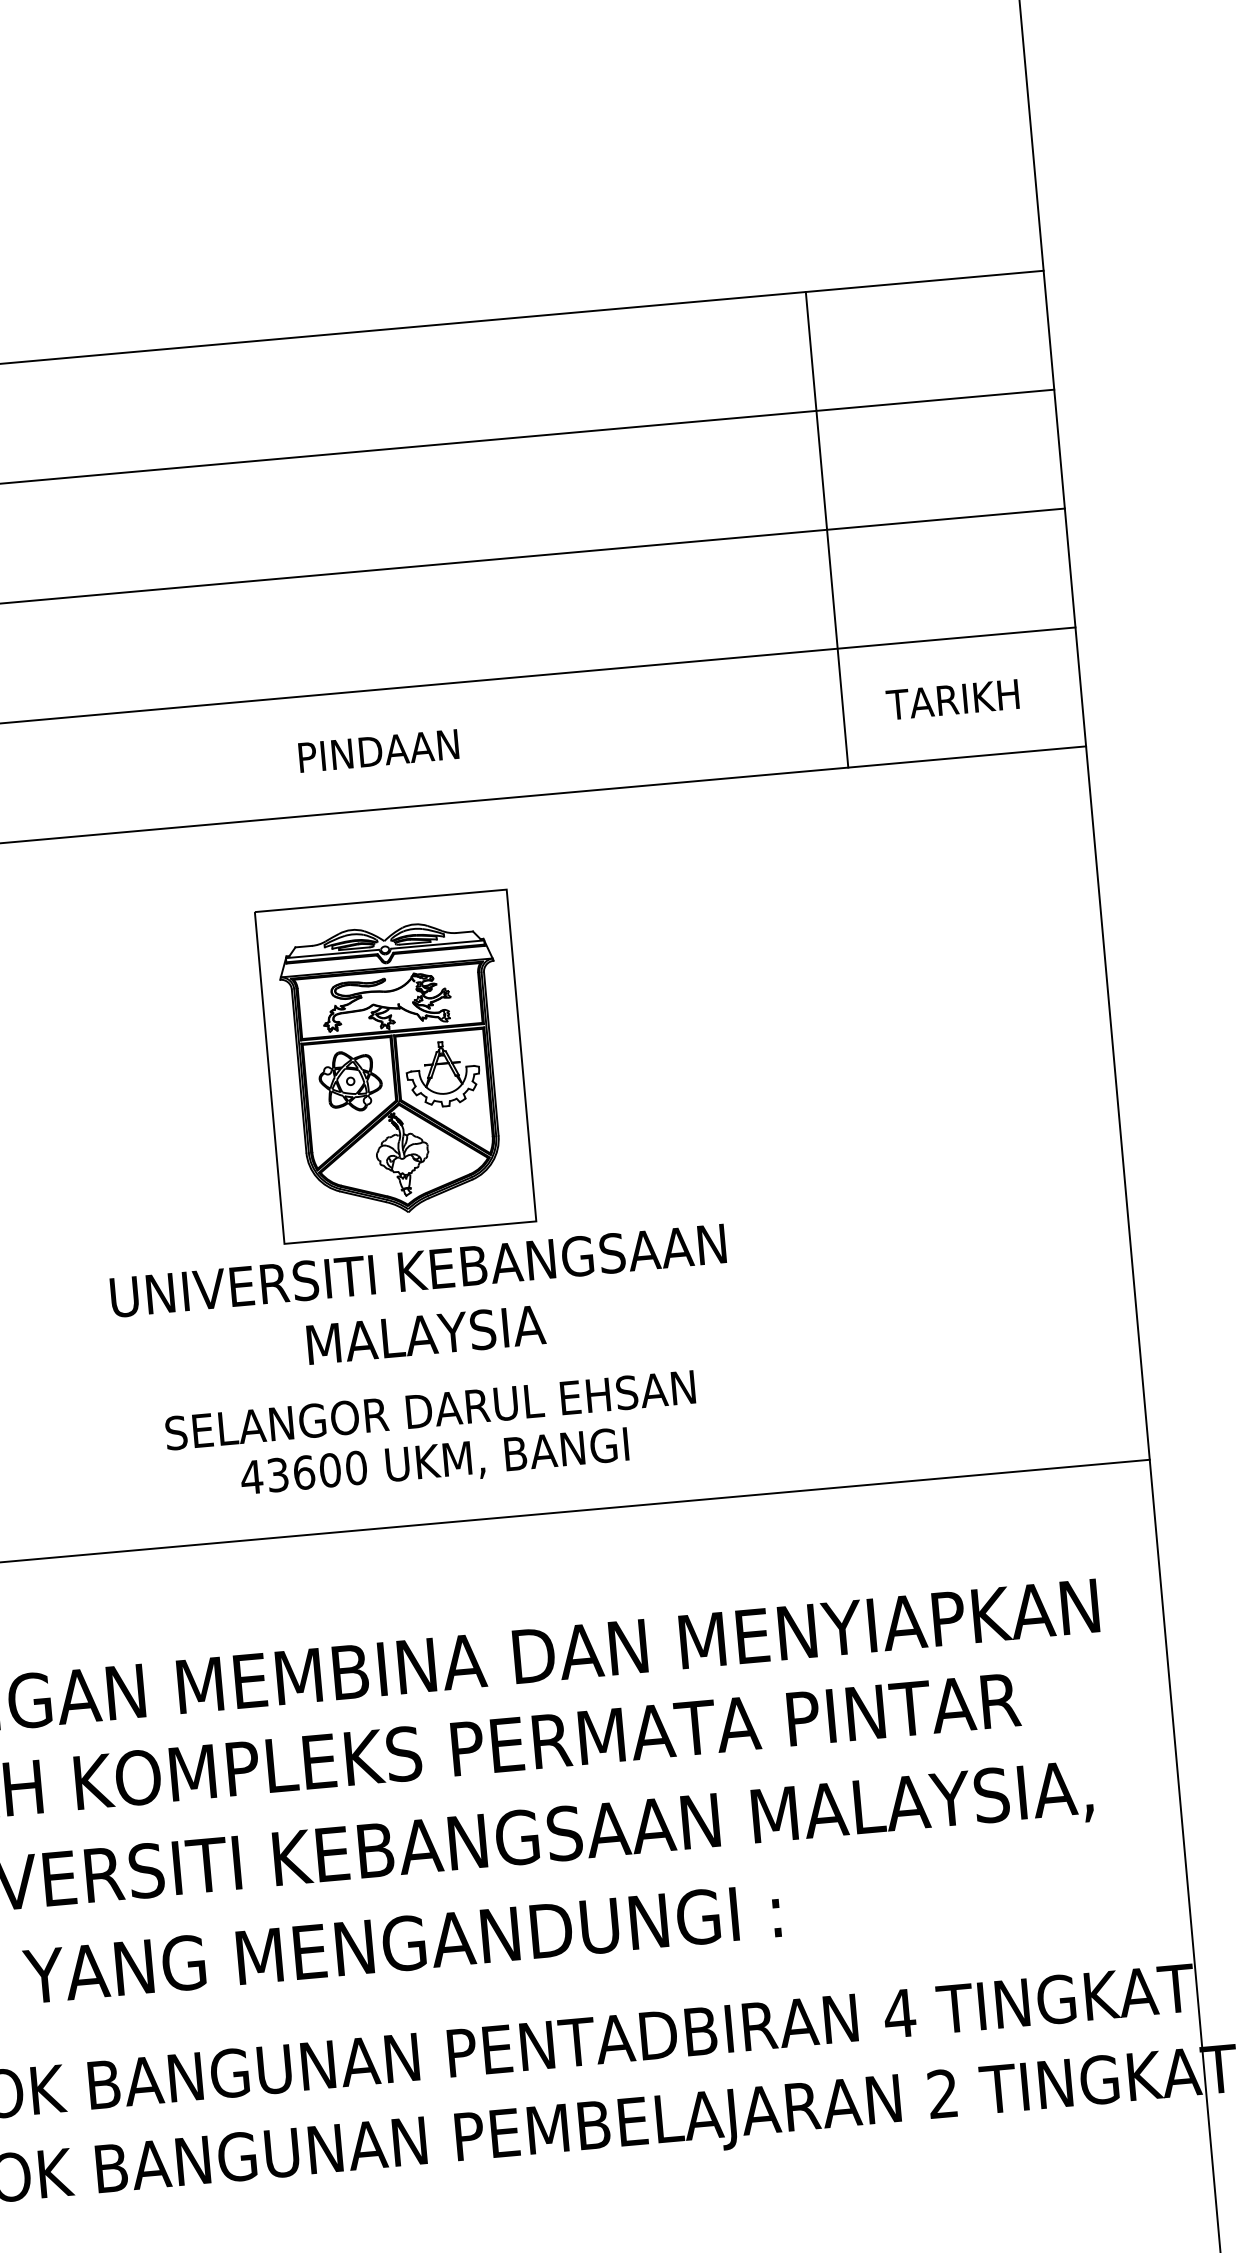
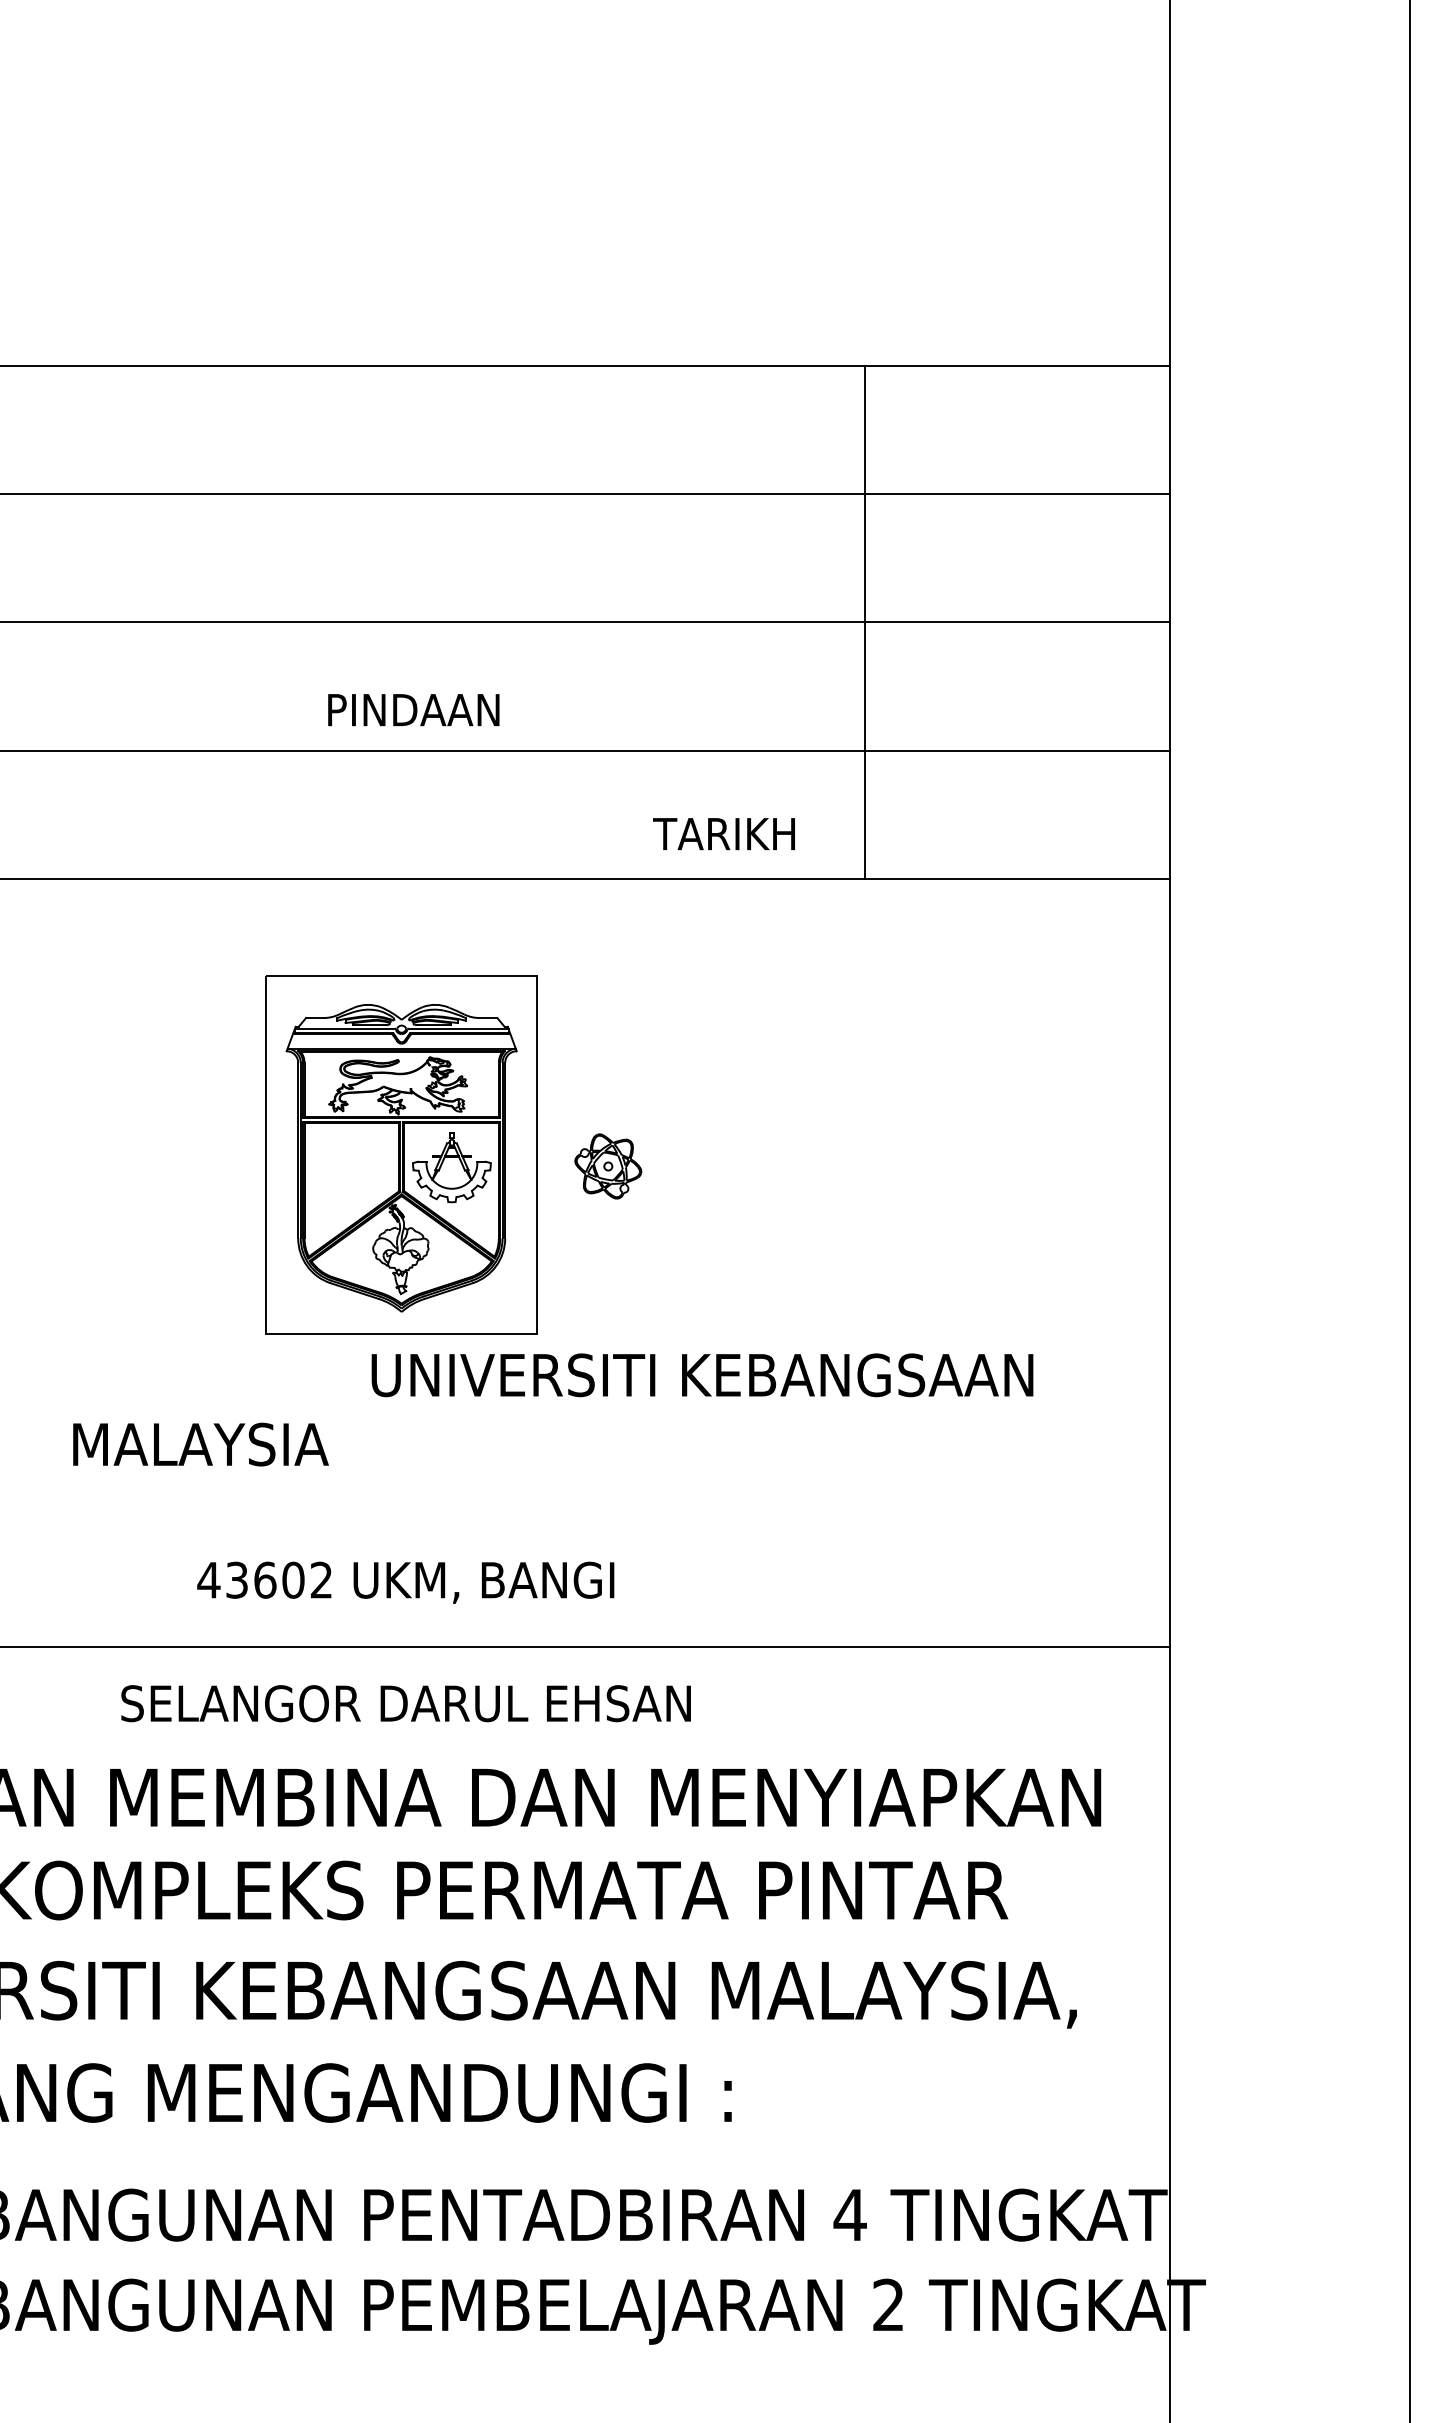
line: (827, 529) -> (865, 622), moved
text: (952, 700) -> (723, 834), moved
text: (378, 751) -> (413, 710), moved
part: (350, 1081) -> (608, 1166), moved
text: (418, 1270) -> (702, 1375), moved
text: (425, 1334) -> (200, 1444), moved
text: (429, 1410) -> (405, 1703), moved
text: (356, 1467) -> (321, 1579), 43600 -> 43602

